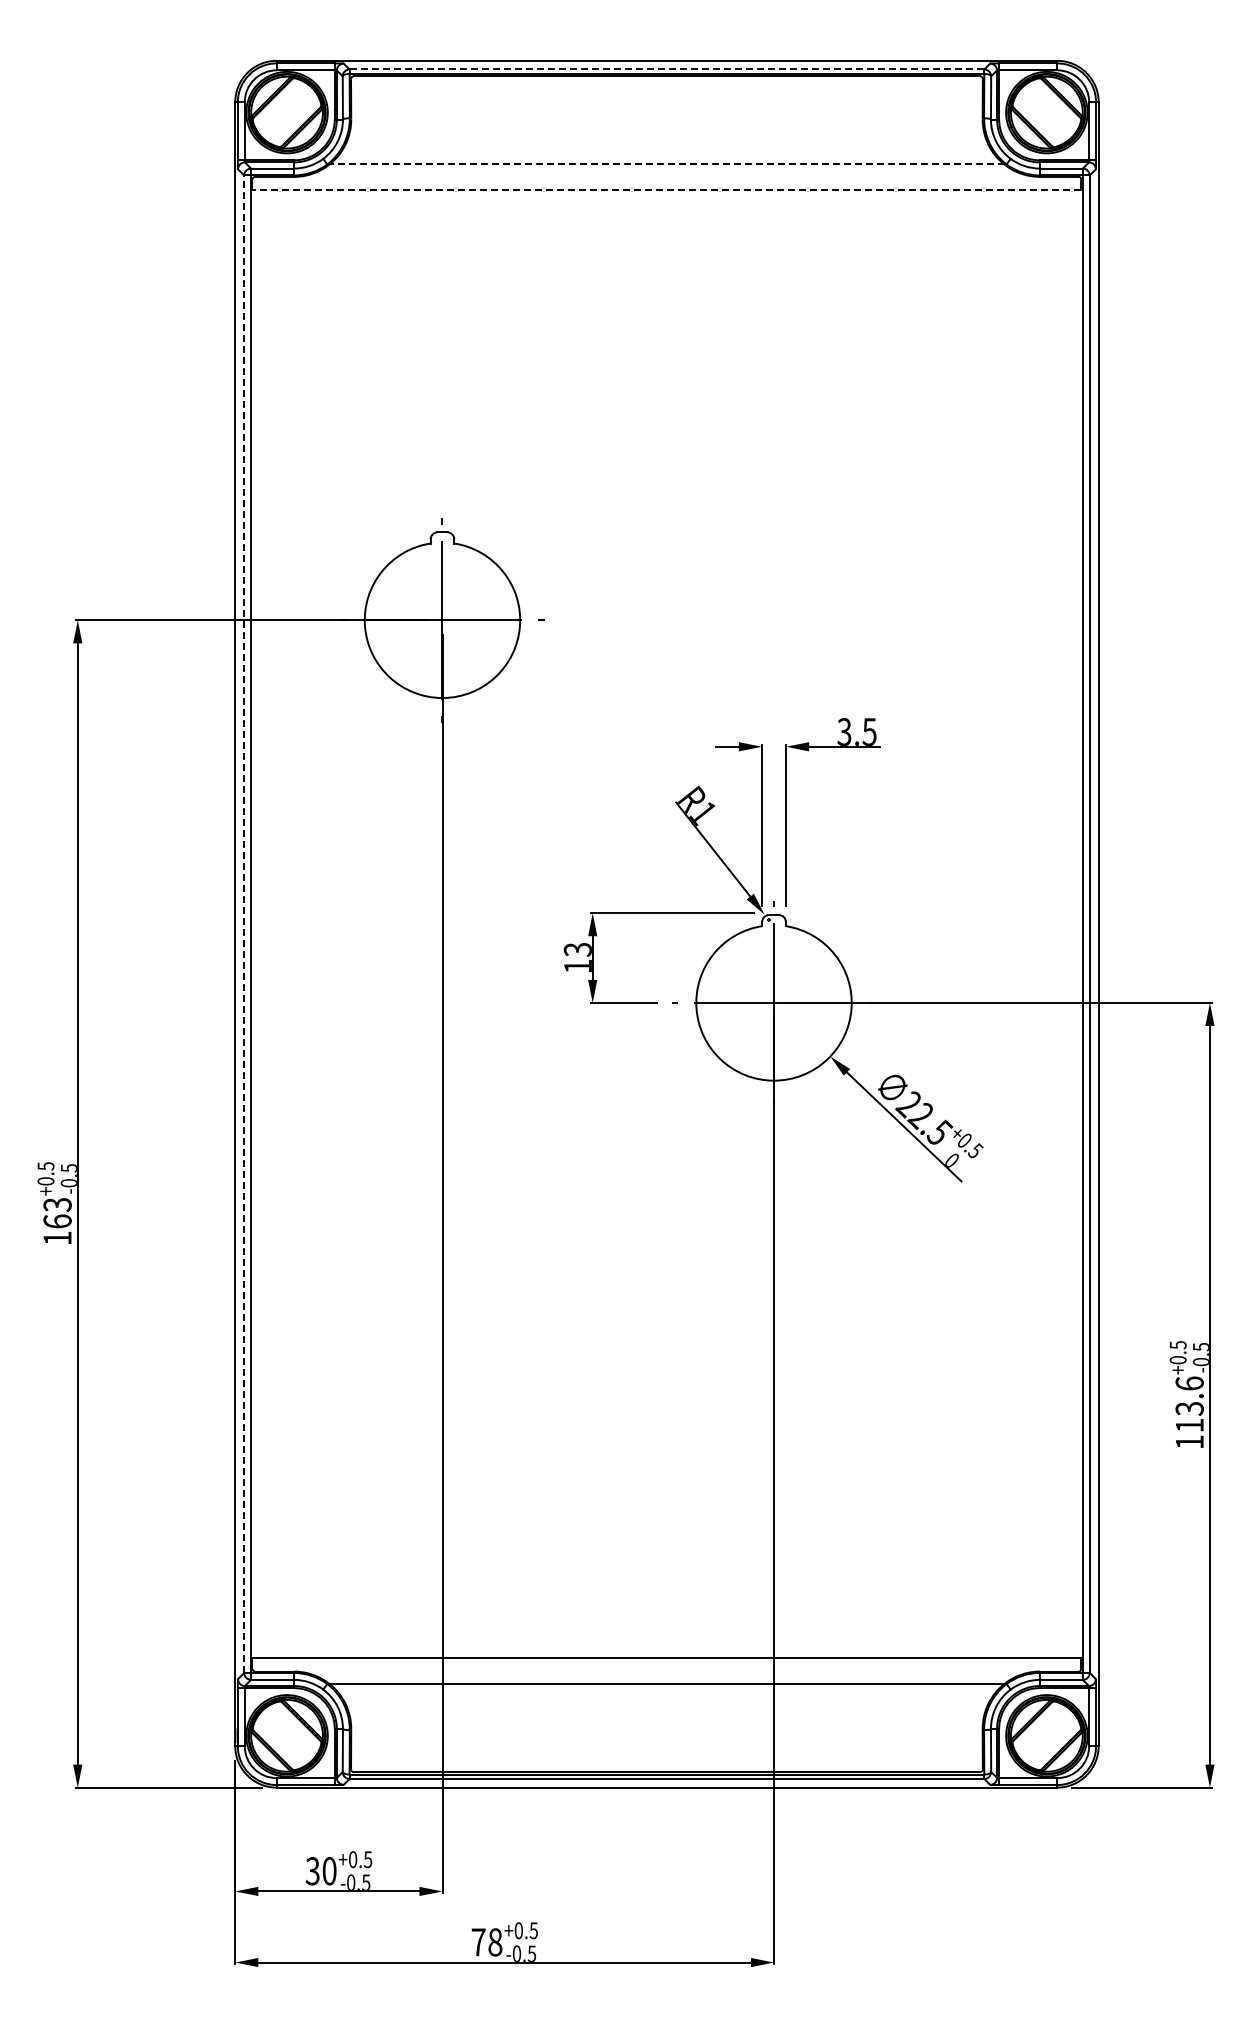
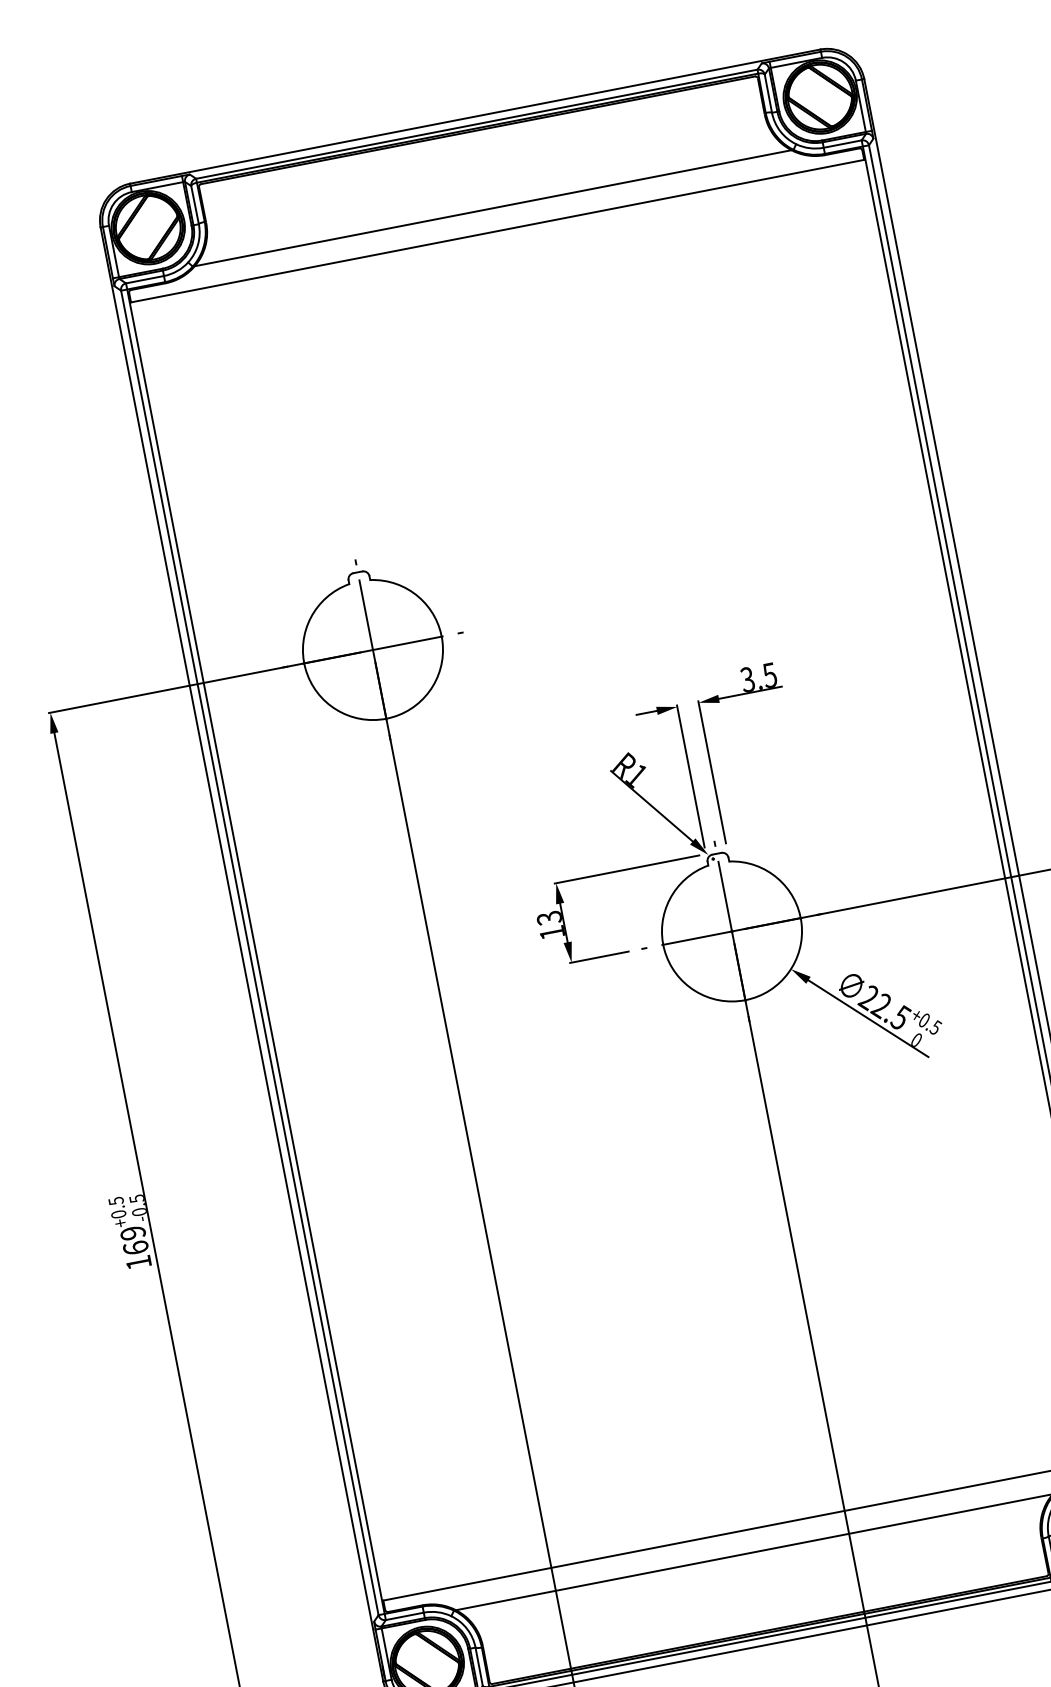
line: (666, 69) -> (476, 124), dashed -> solid
line: (666, 164) -> (492, 208), dashed -> solid
line: (666, 190) -> (497, 231), dashed -> solid
line: (244, 924) -> (250, 953), dashed -> solid
text: (57, 1204) -> (132, 1232), 163 -> 169

